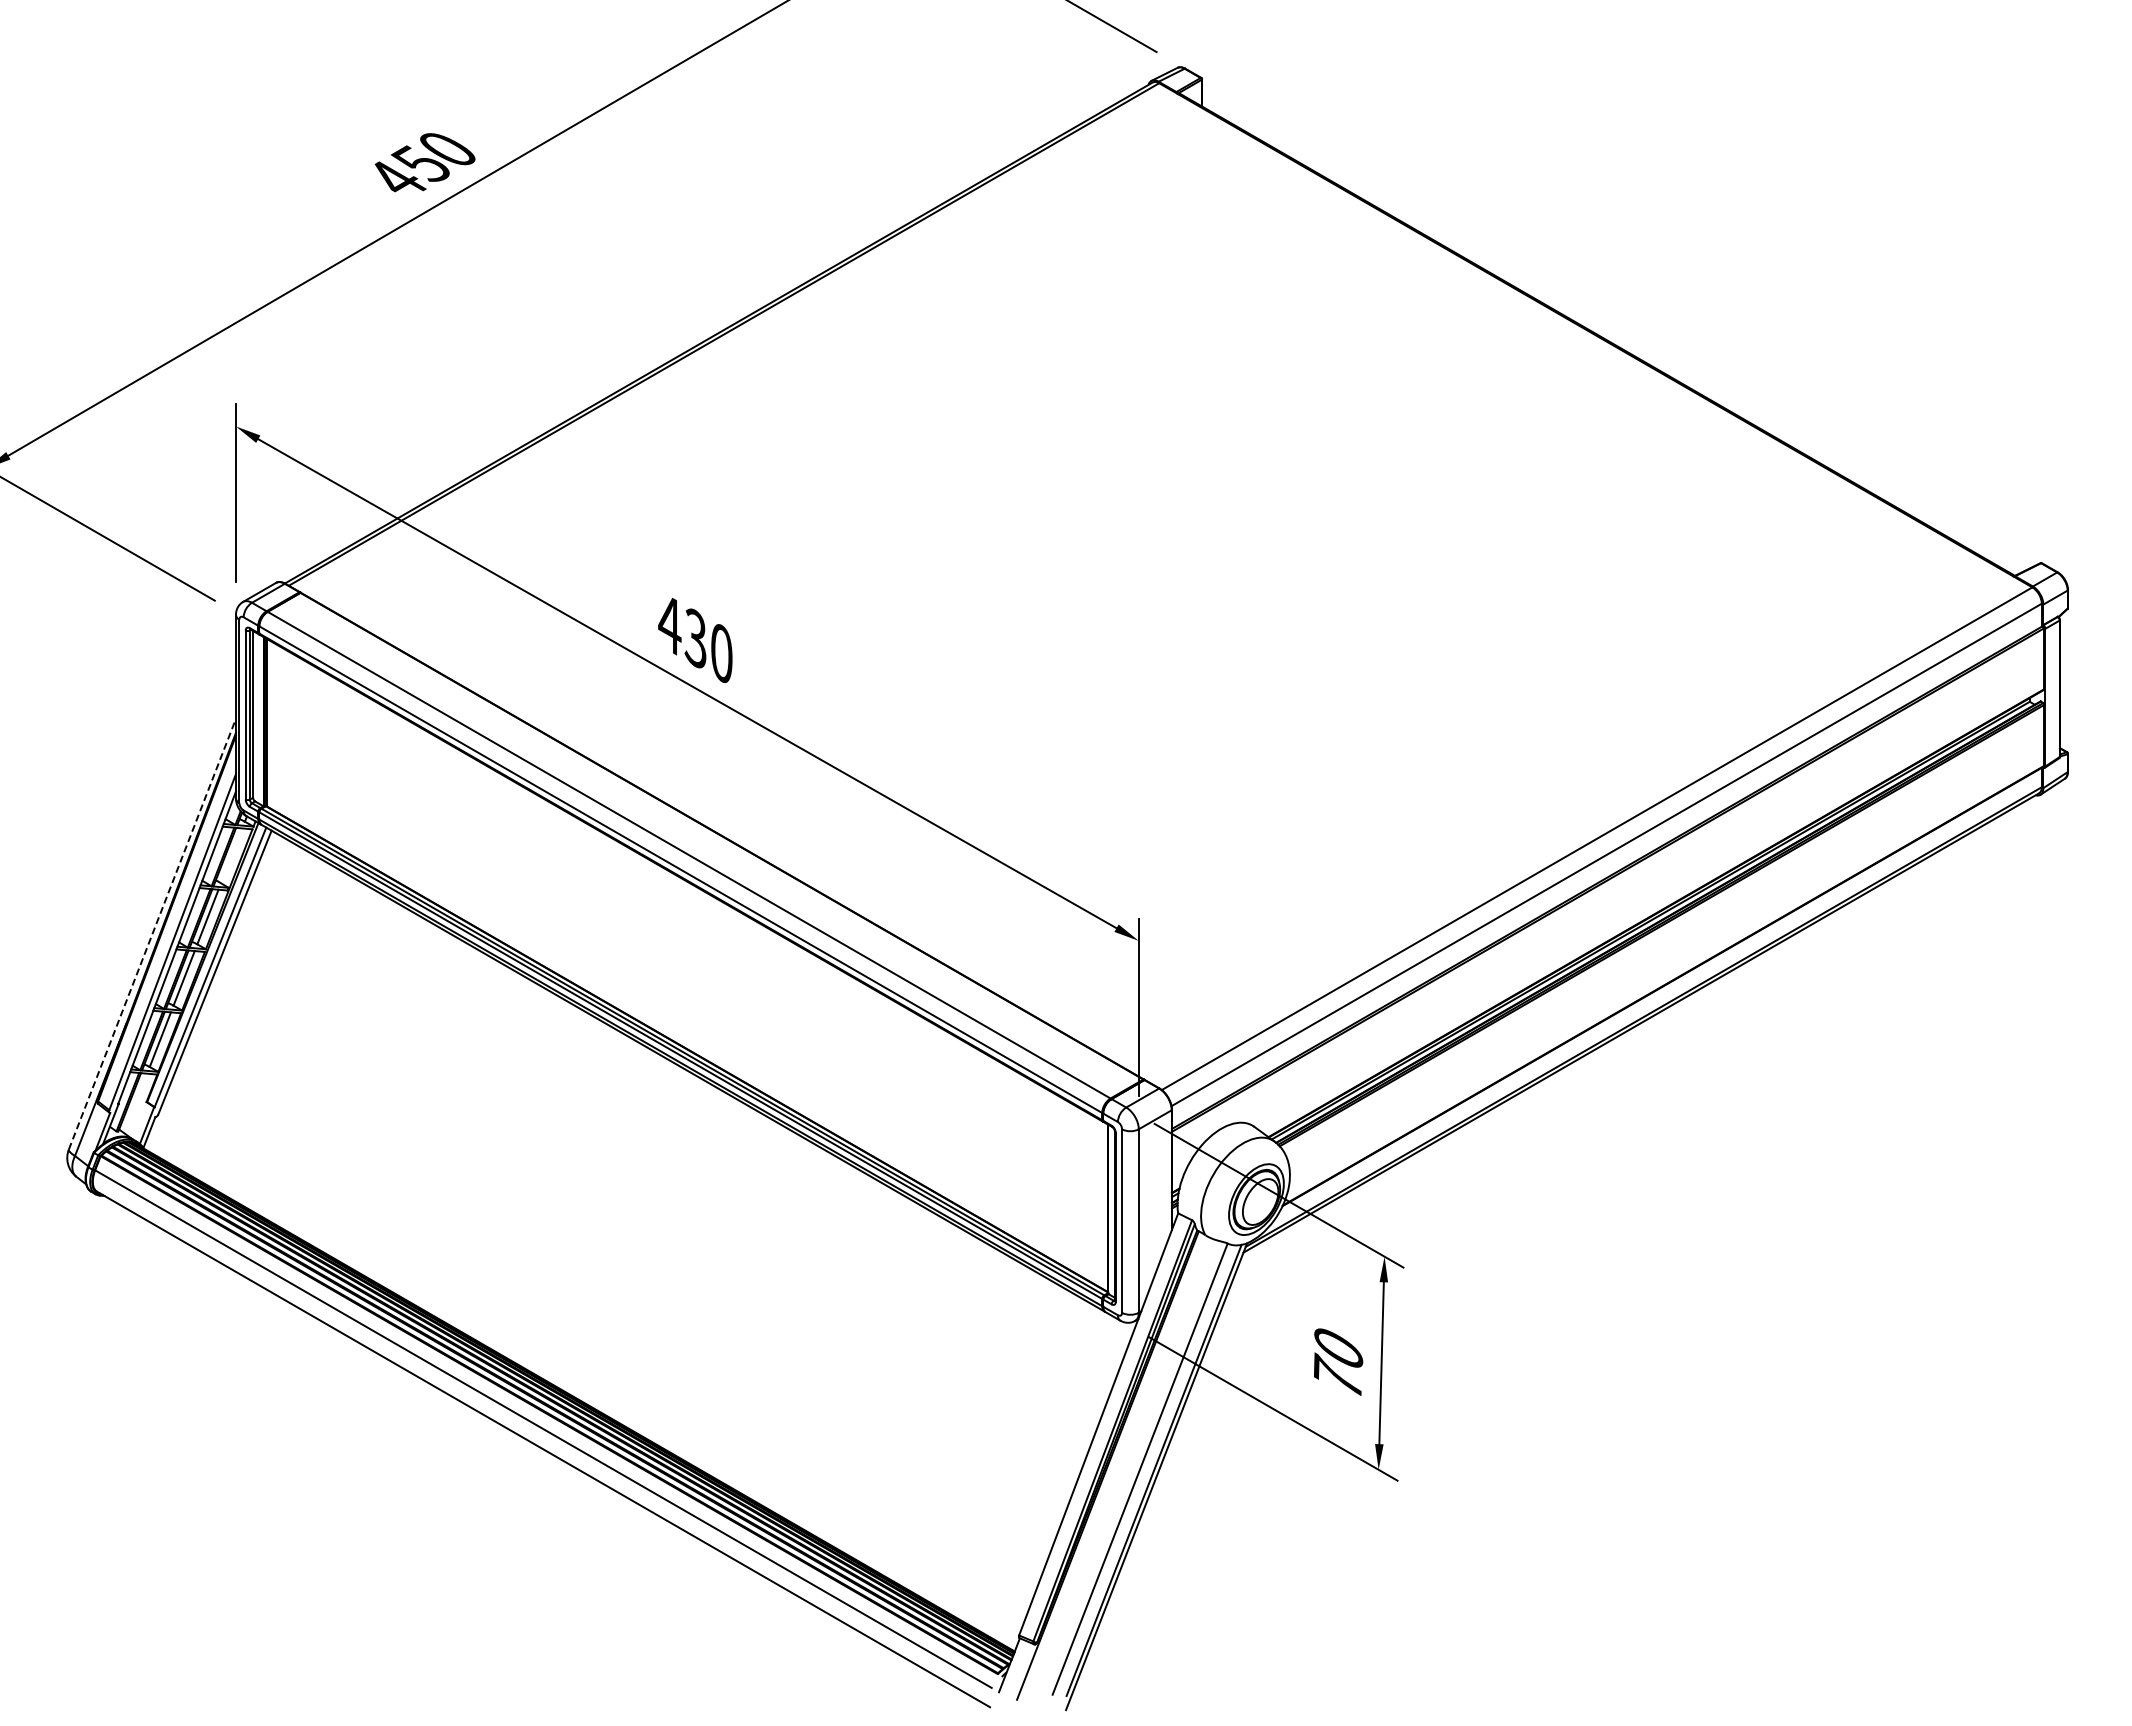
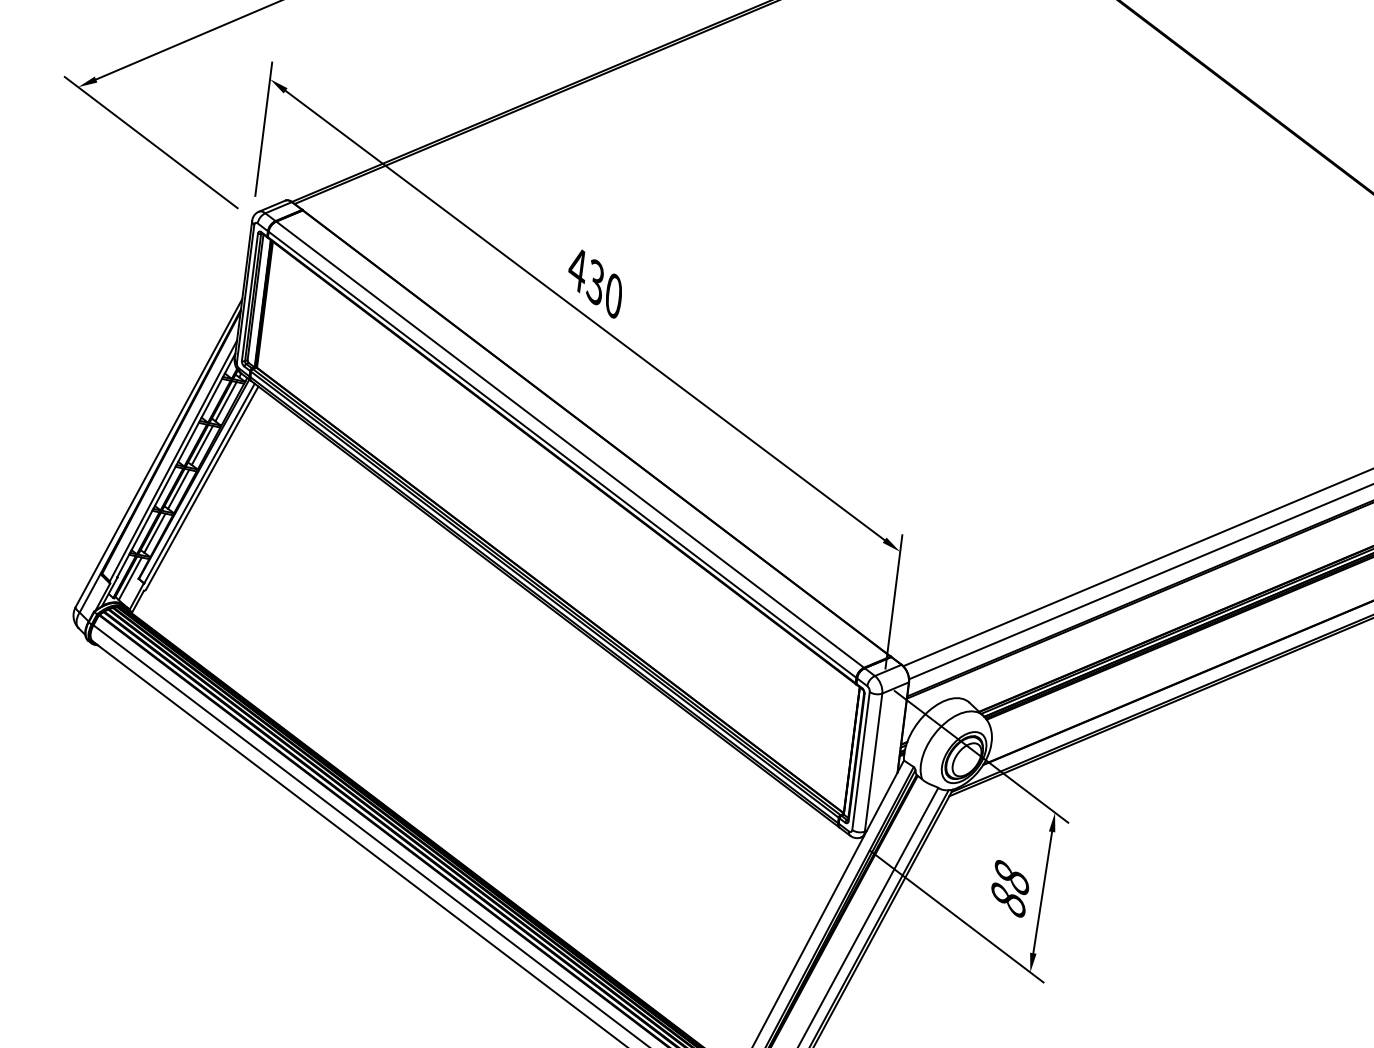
line: (231, 855) -> (225, 401), added
line: (152, 933) -> (159, 452), dashed -> solid
line: (135, 1103) -> (130, 578), added
text: (1337, 1363) -> (1009, 888), 70 -> 88

